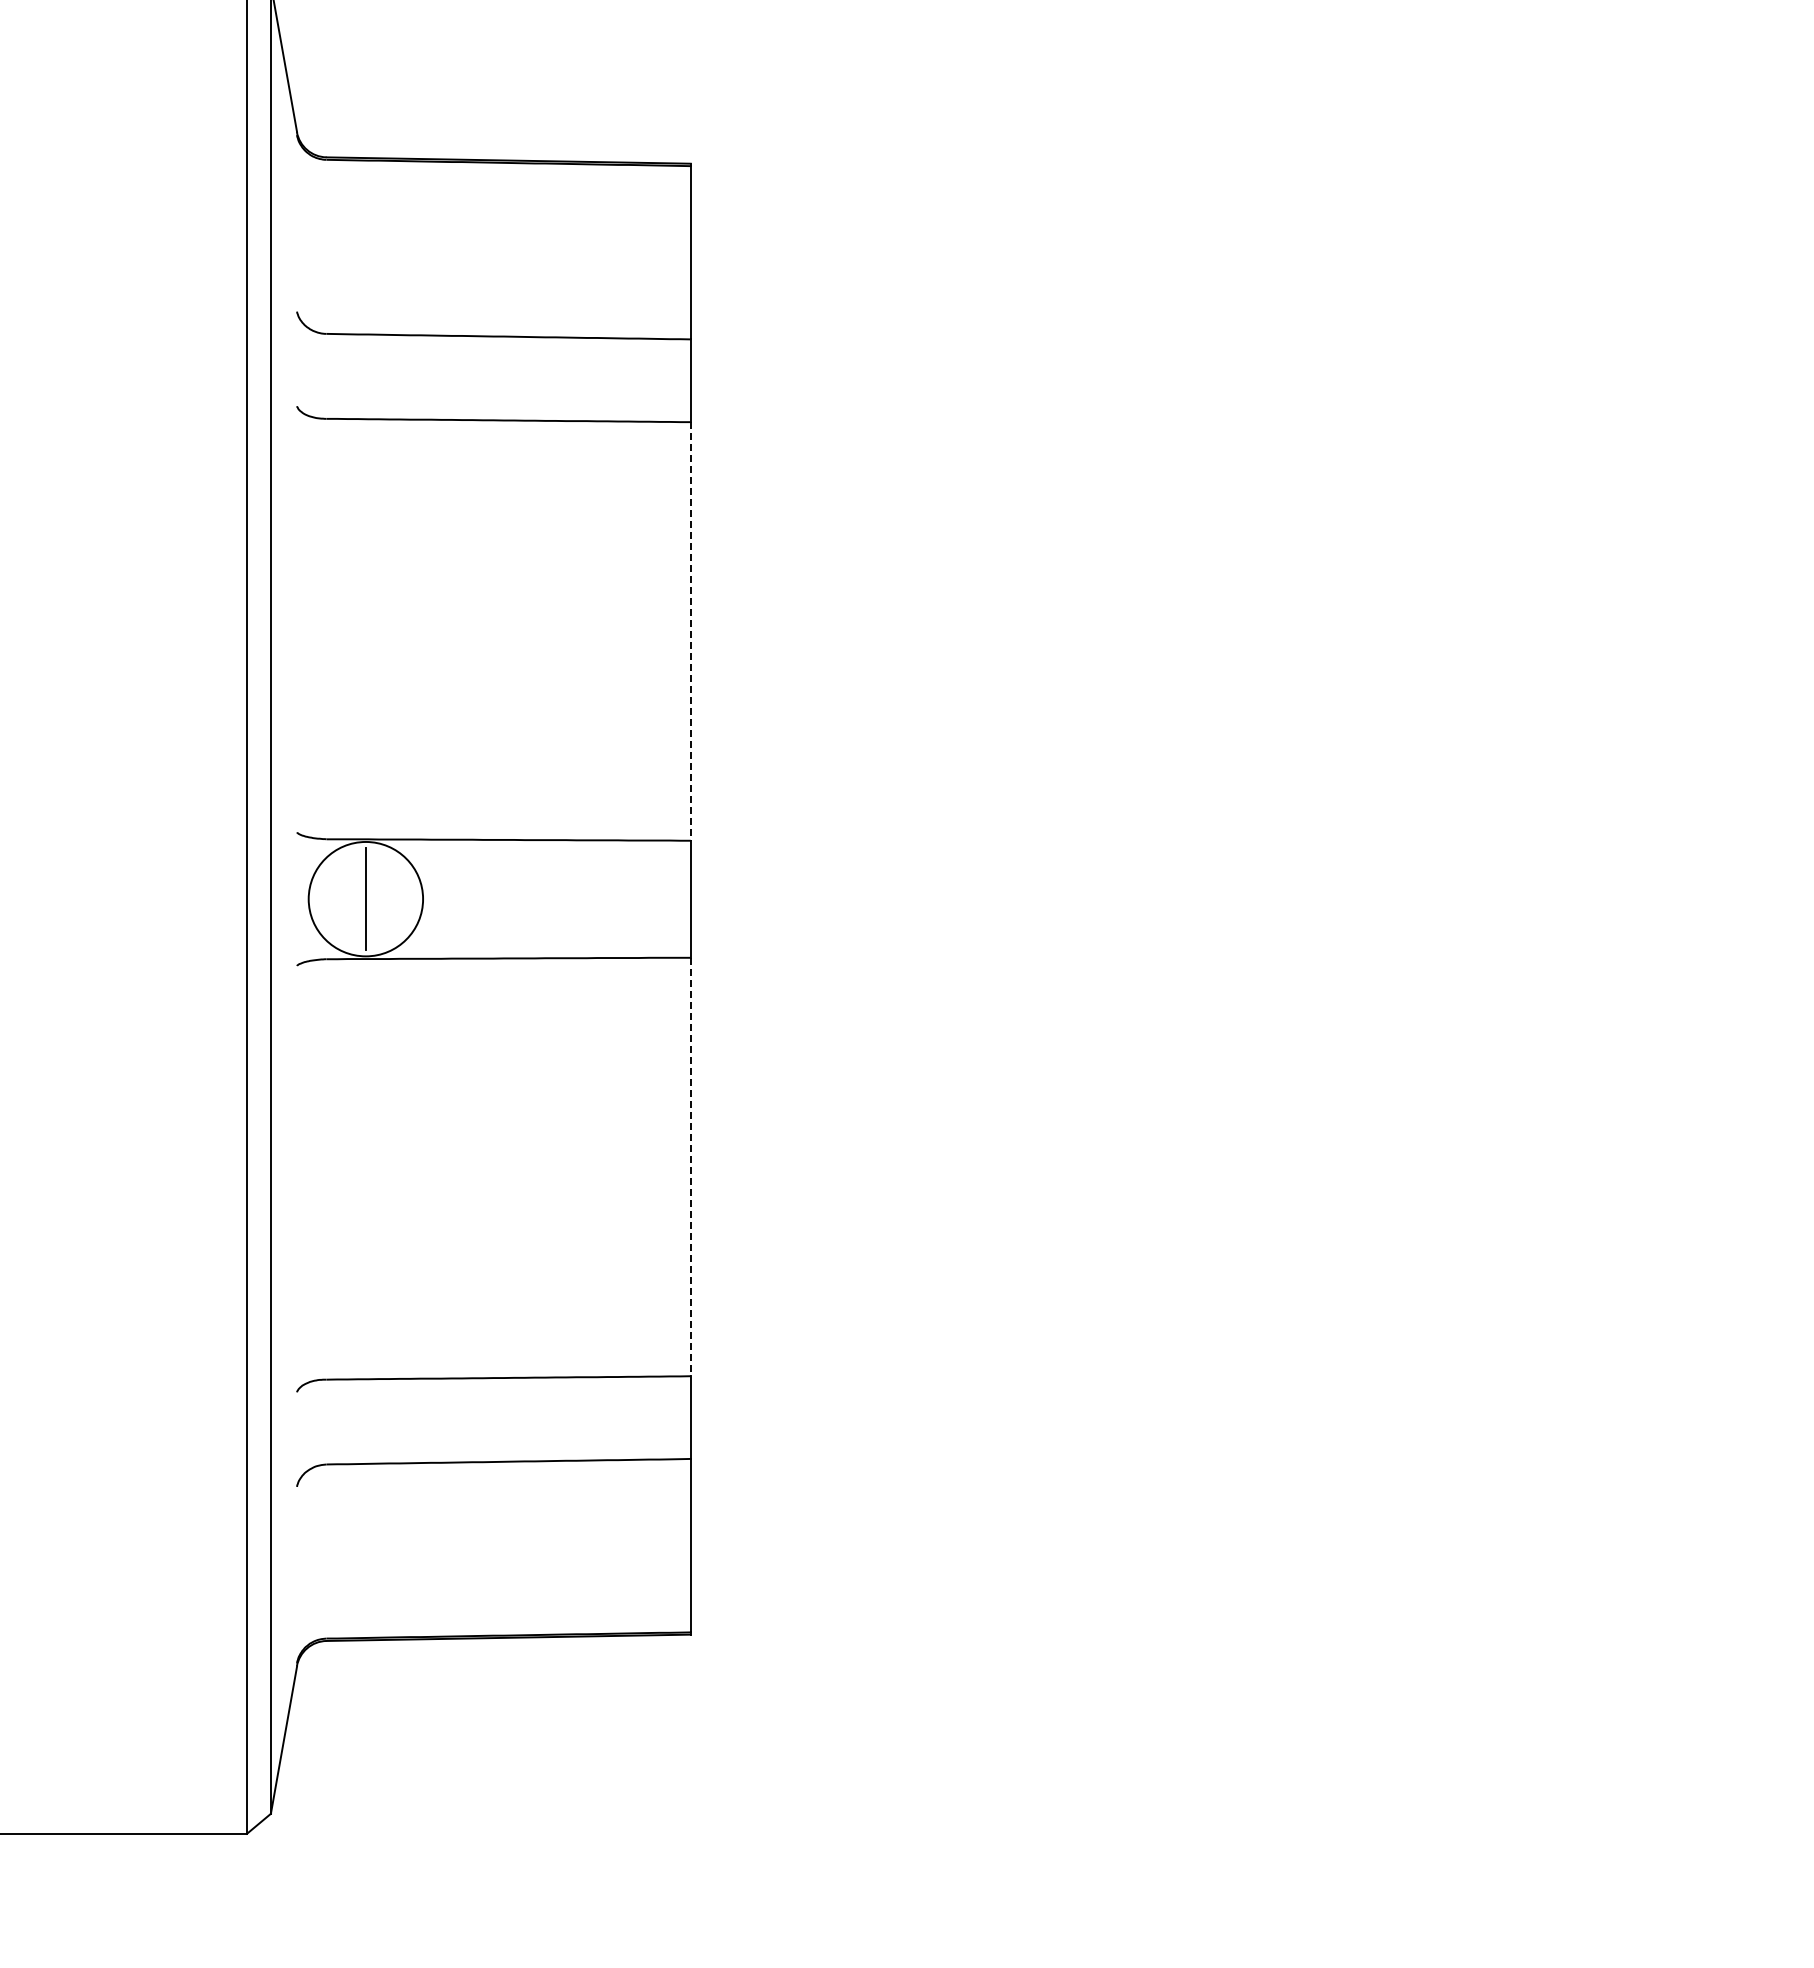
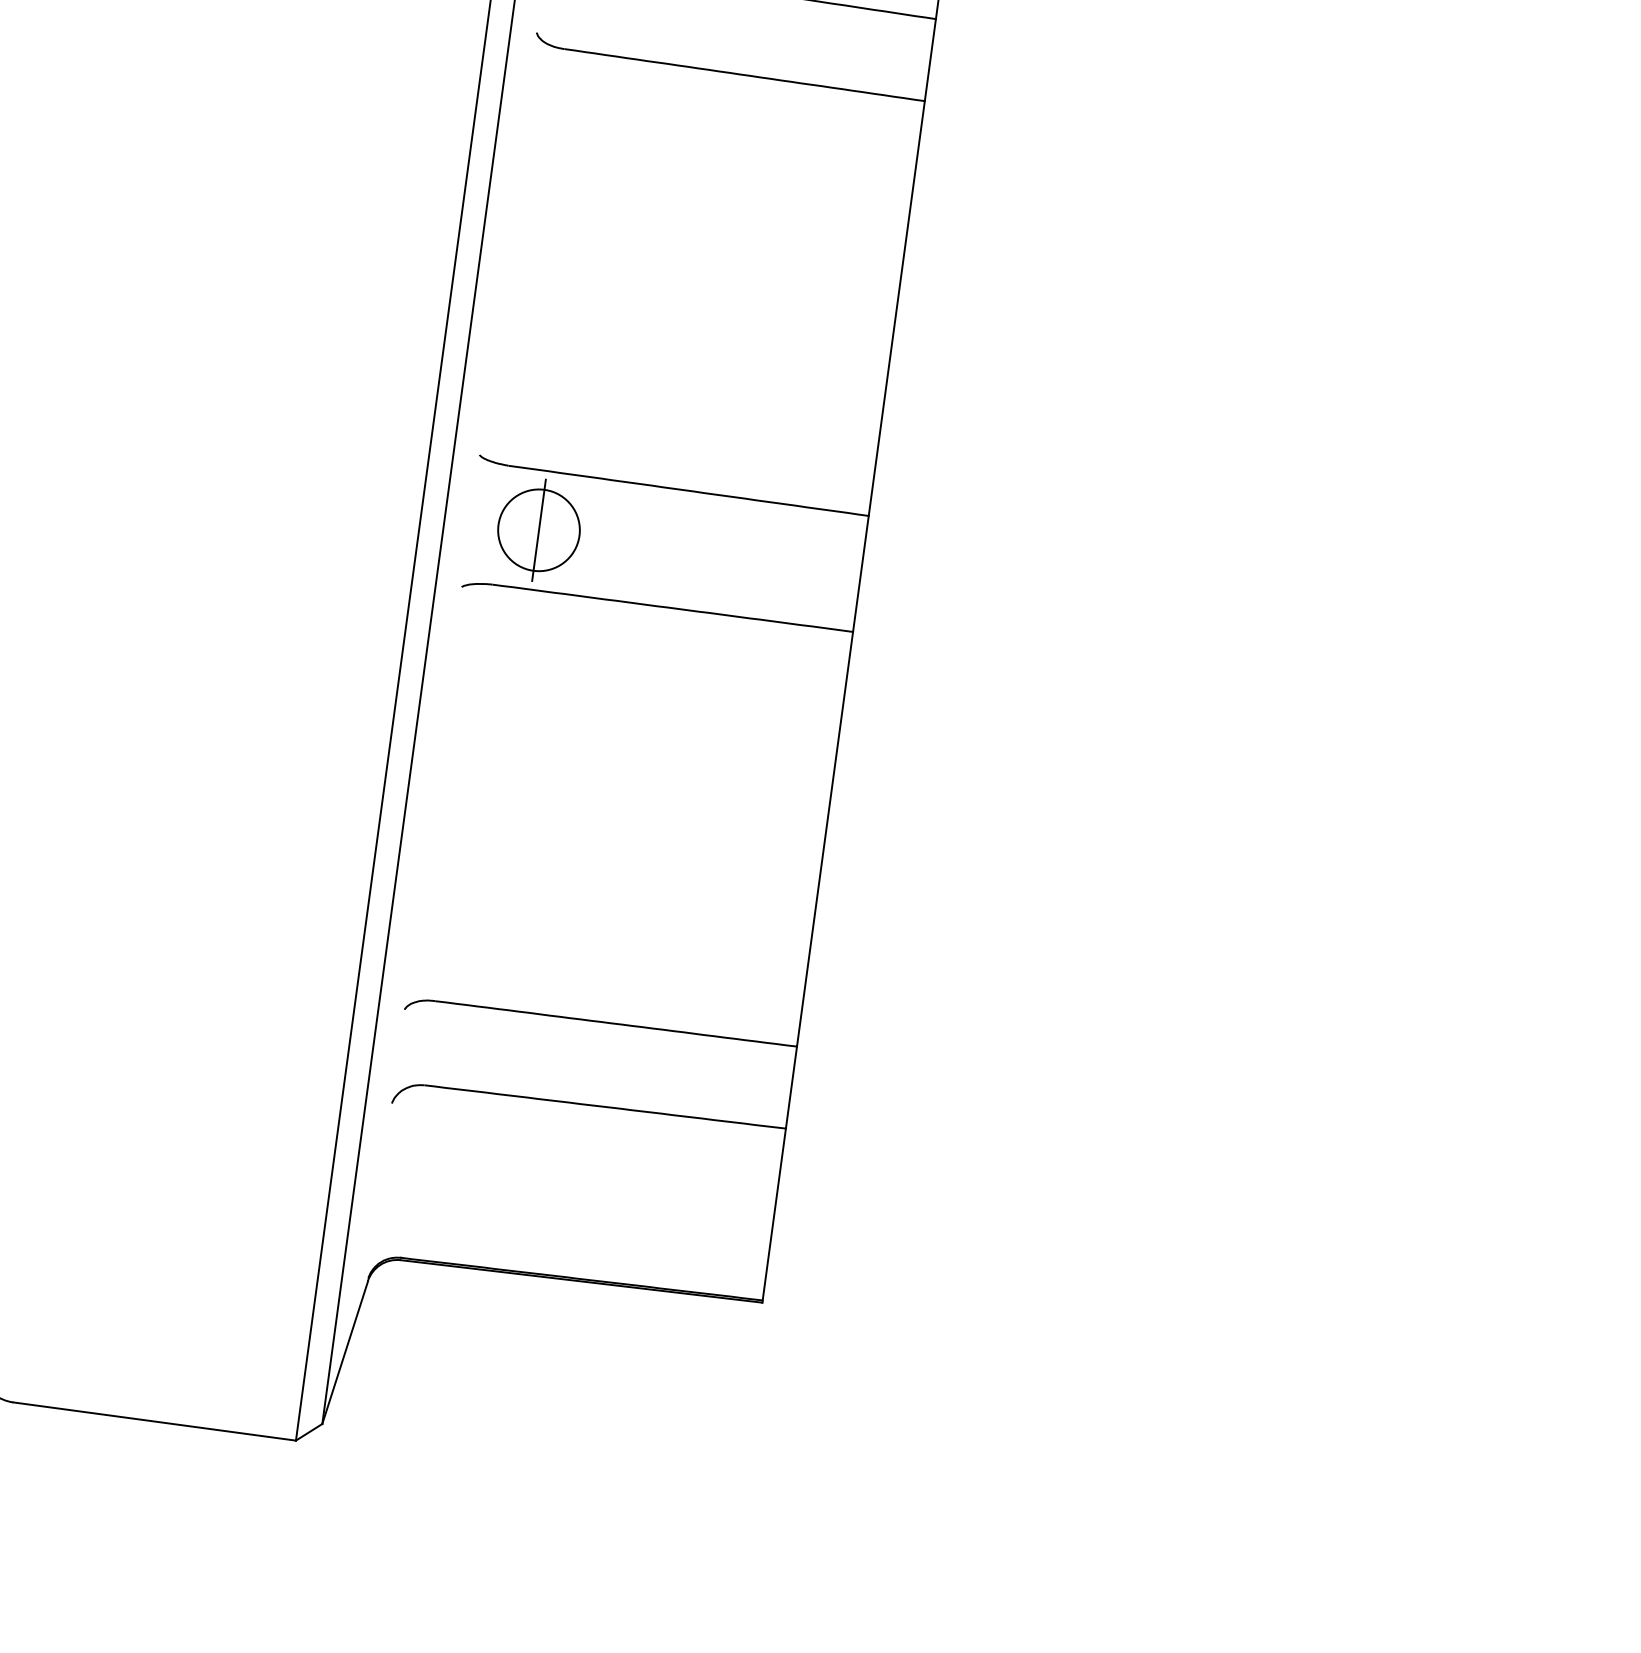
line: (690, 631) -> (896, 308), dashed -> solid
circle: (365, 899) -> (538, 530), size x0.71
line: (690, 1167) -> (824, 839), dashed -> solid

